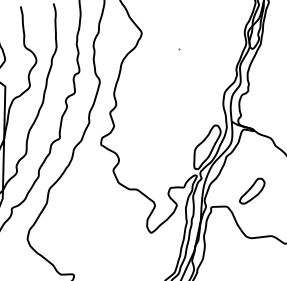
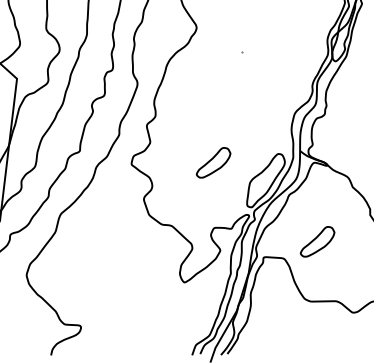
part: (164, 137) -> (213, 162), added

